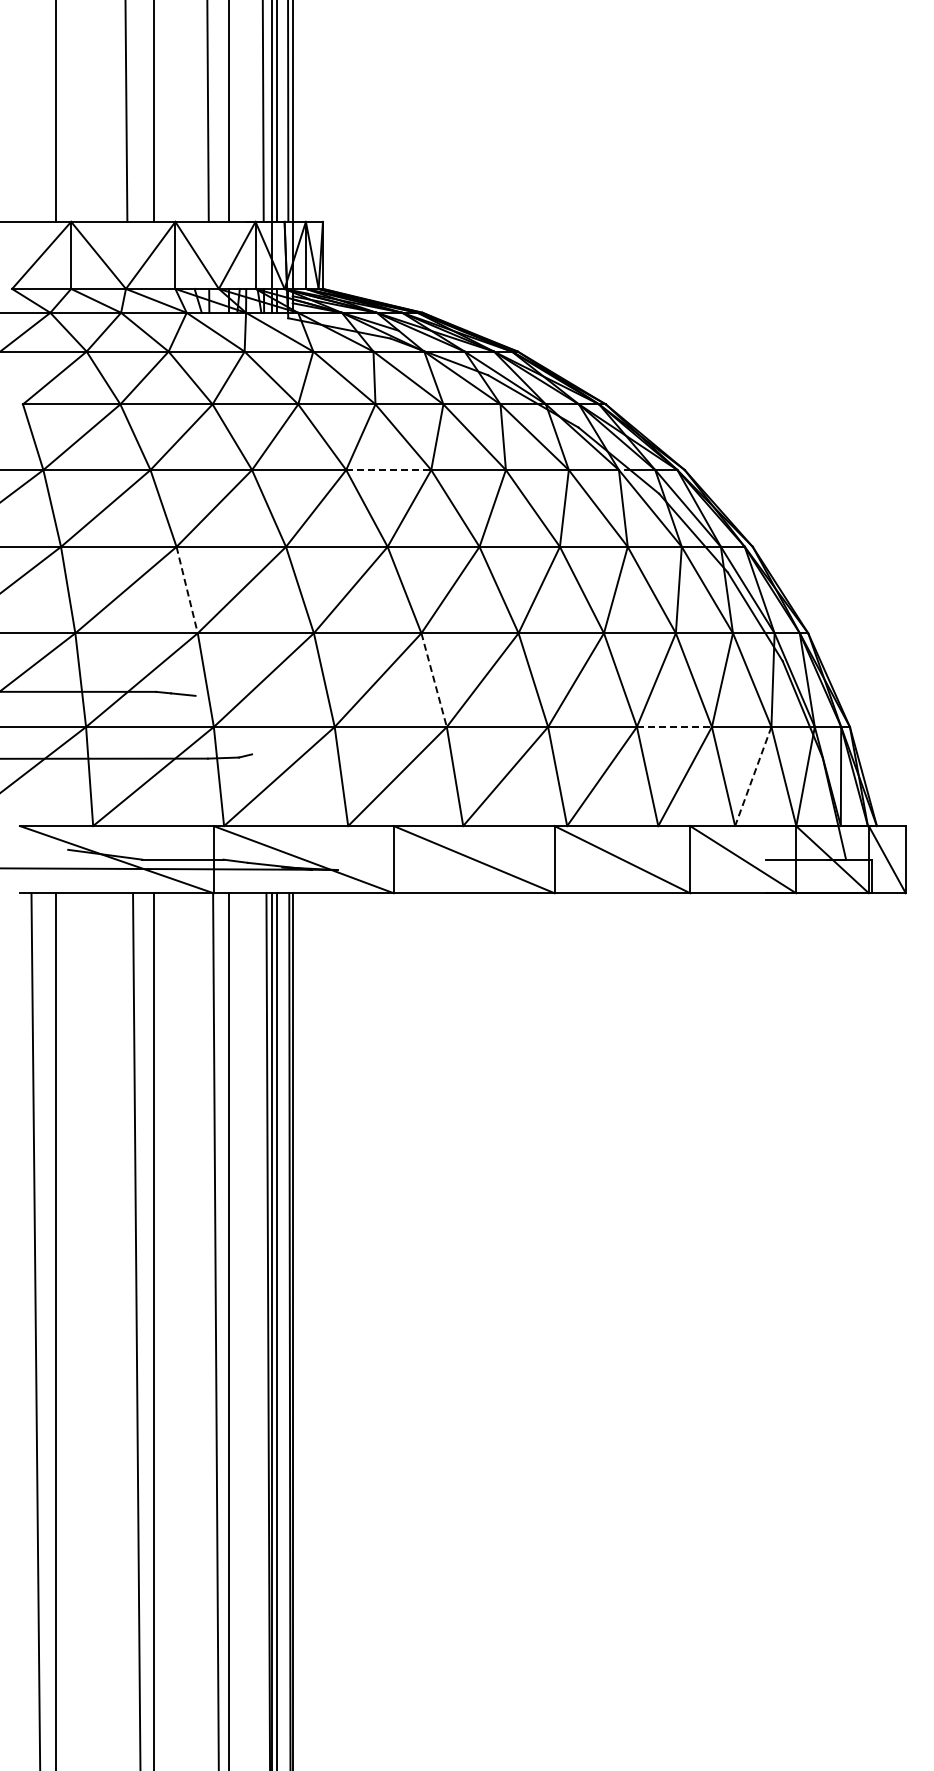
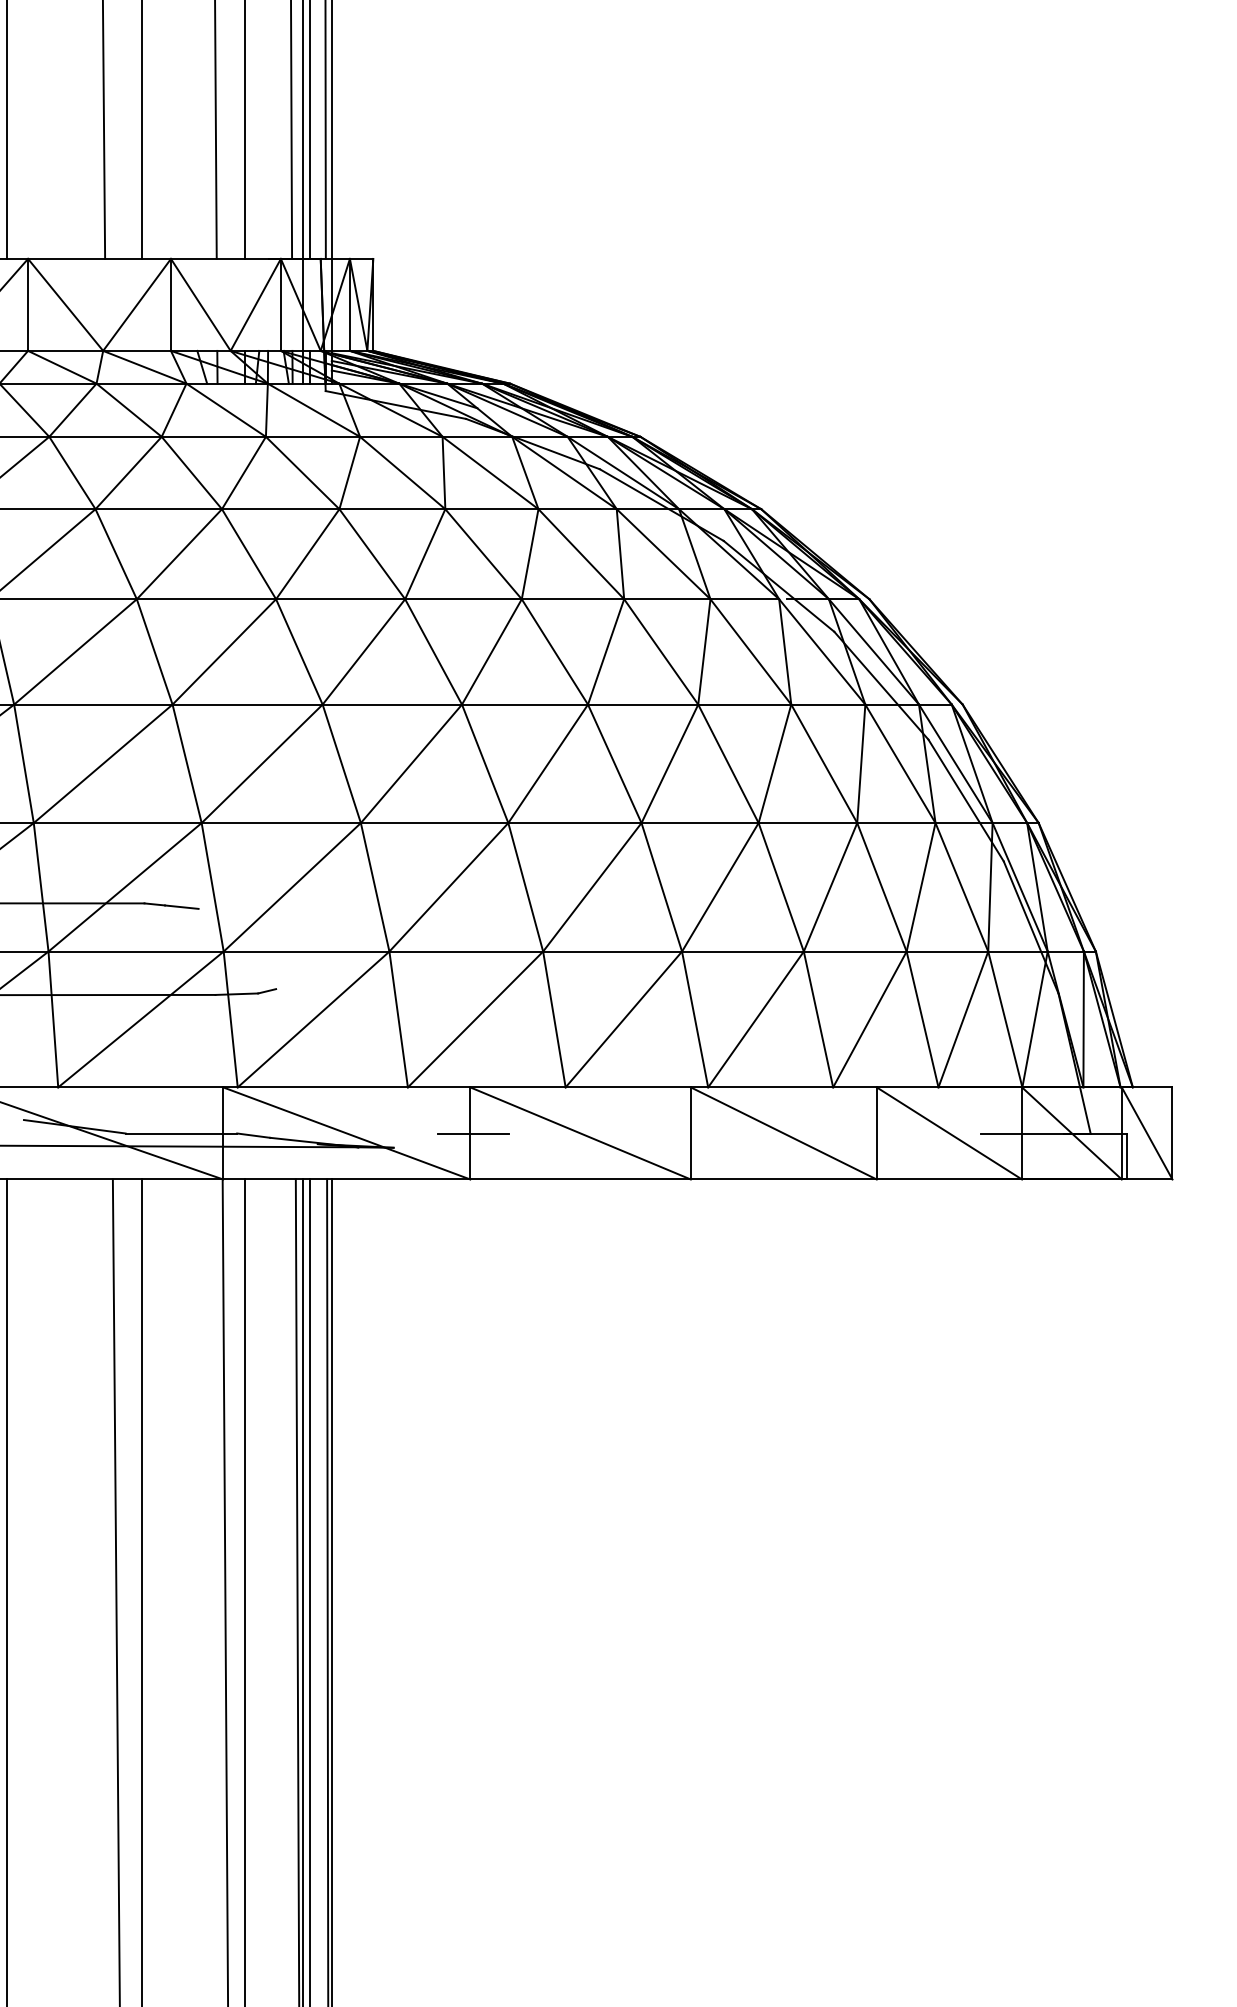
line: (388, 470) -> (463, 599), dashed -> solid
line: (187, 590) -> (187, 764), dashed -> solid
line: (434, 680) -> (526, 887), dashed -> solid
line: (674, 727) -> (855, 952), dashed -> solid
line: (753, 776) -> (963, 1019), dashed -> solid
line: (395, 859) -> (472, 1133), added

